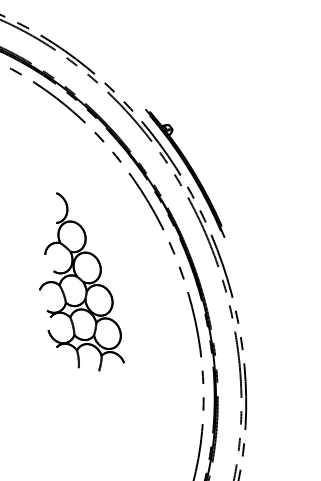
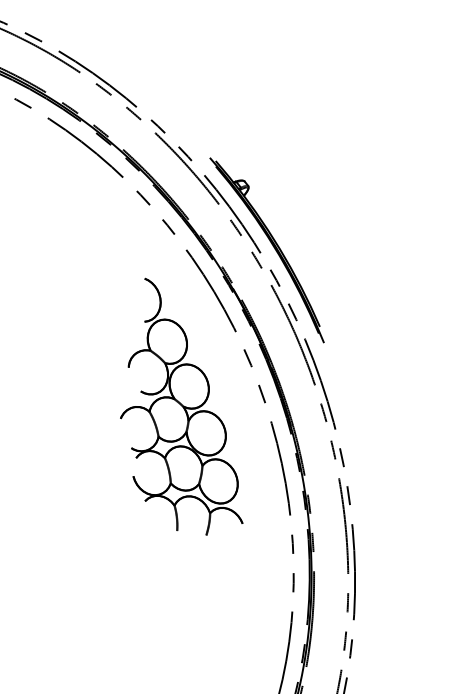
part: (81, 281) -> (181, 406), moved

